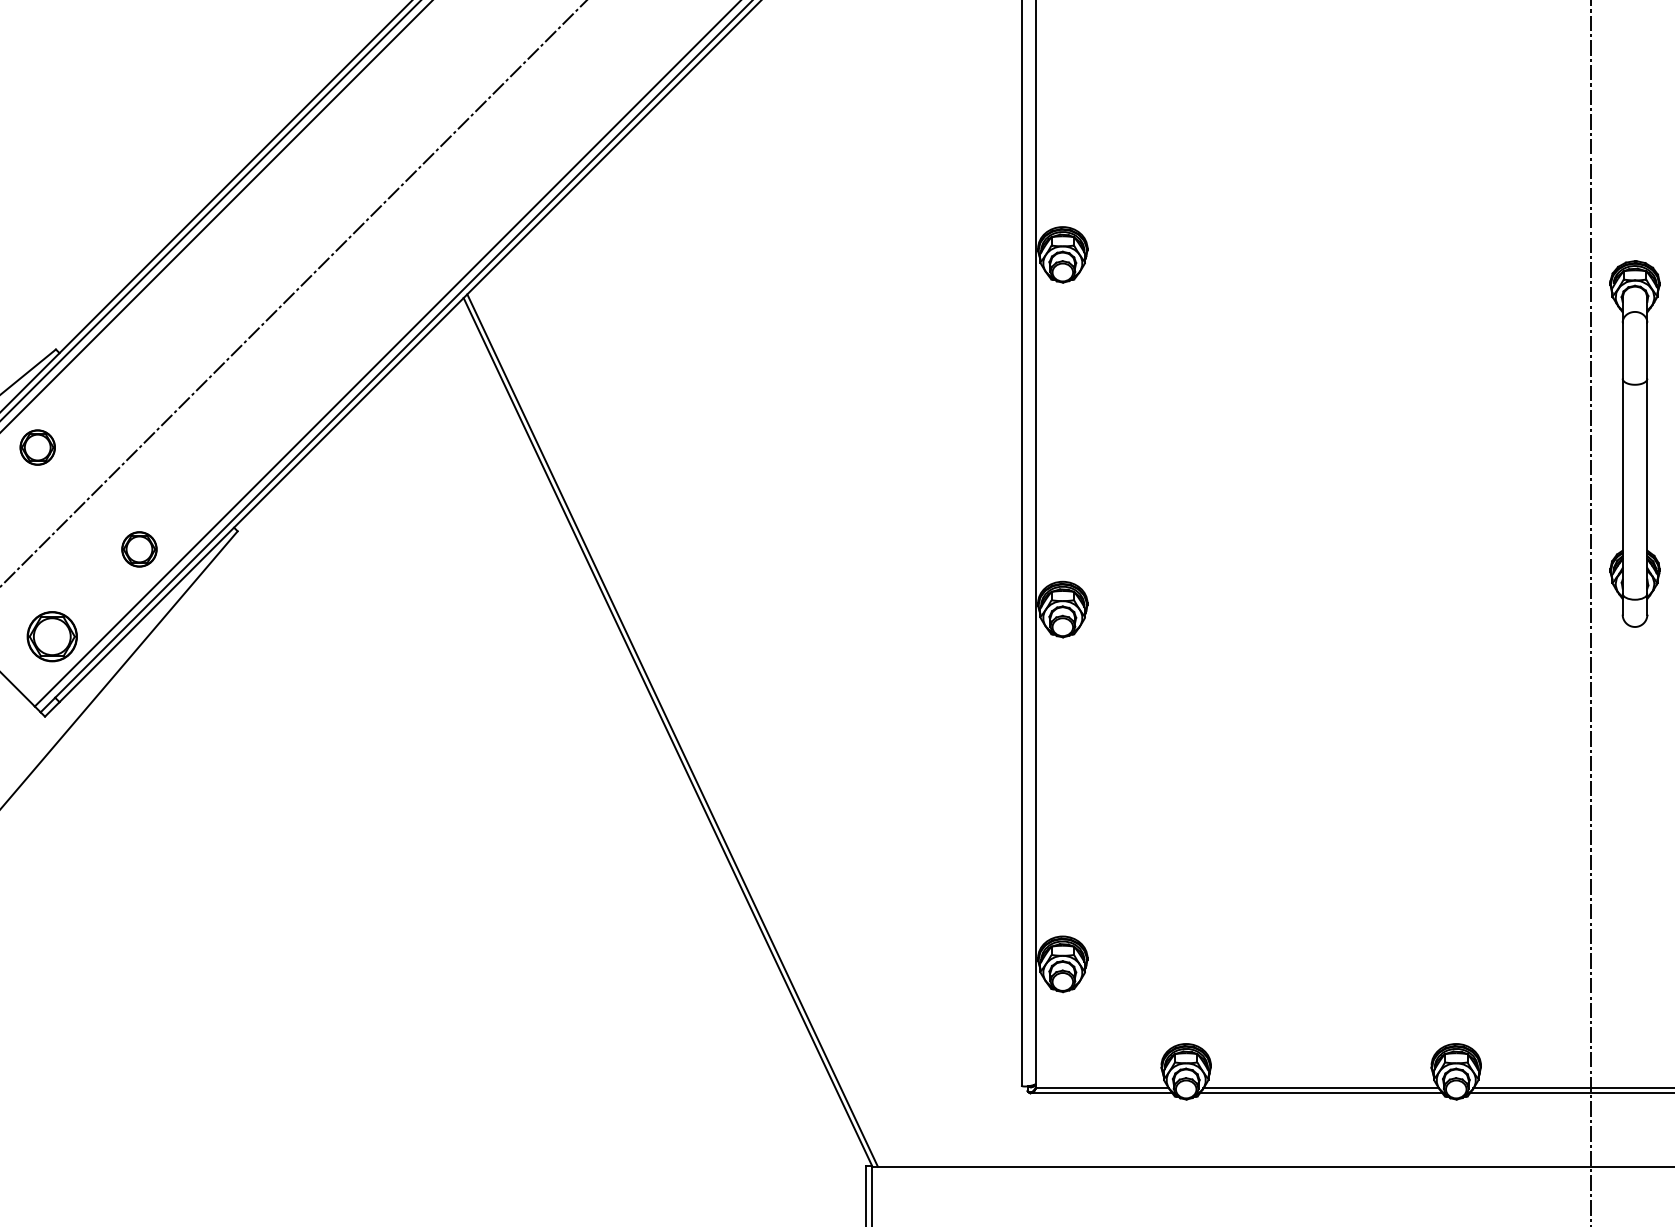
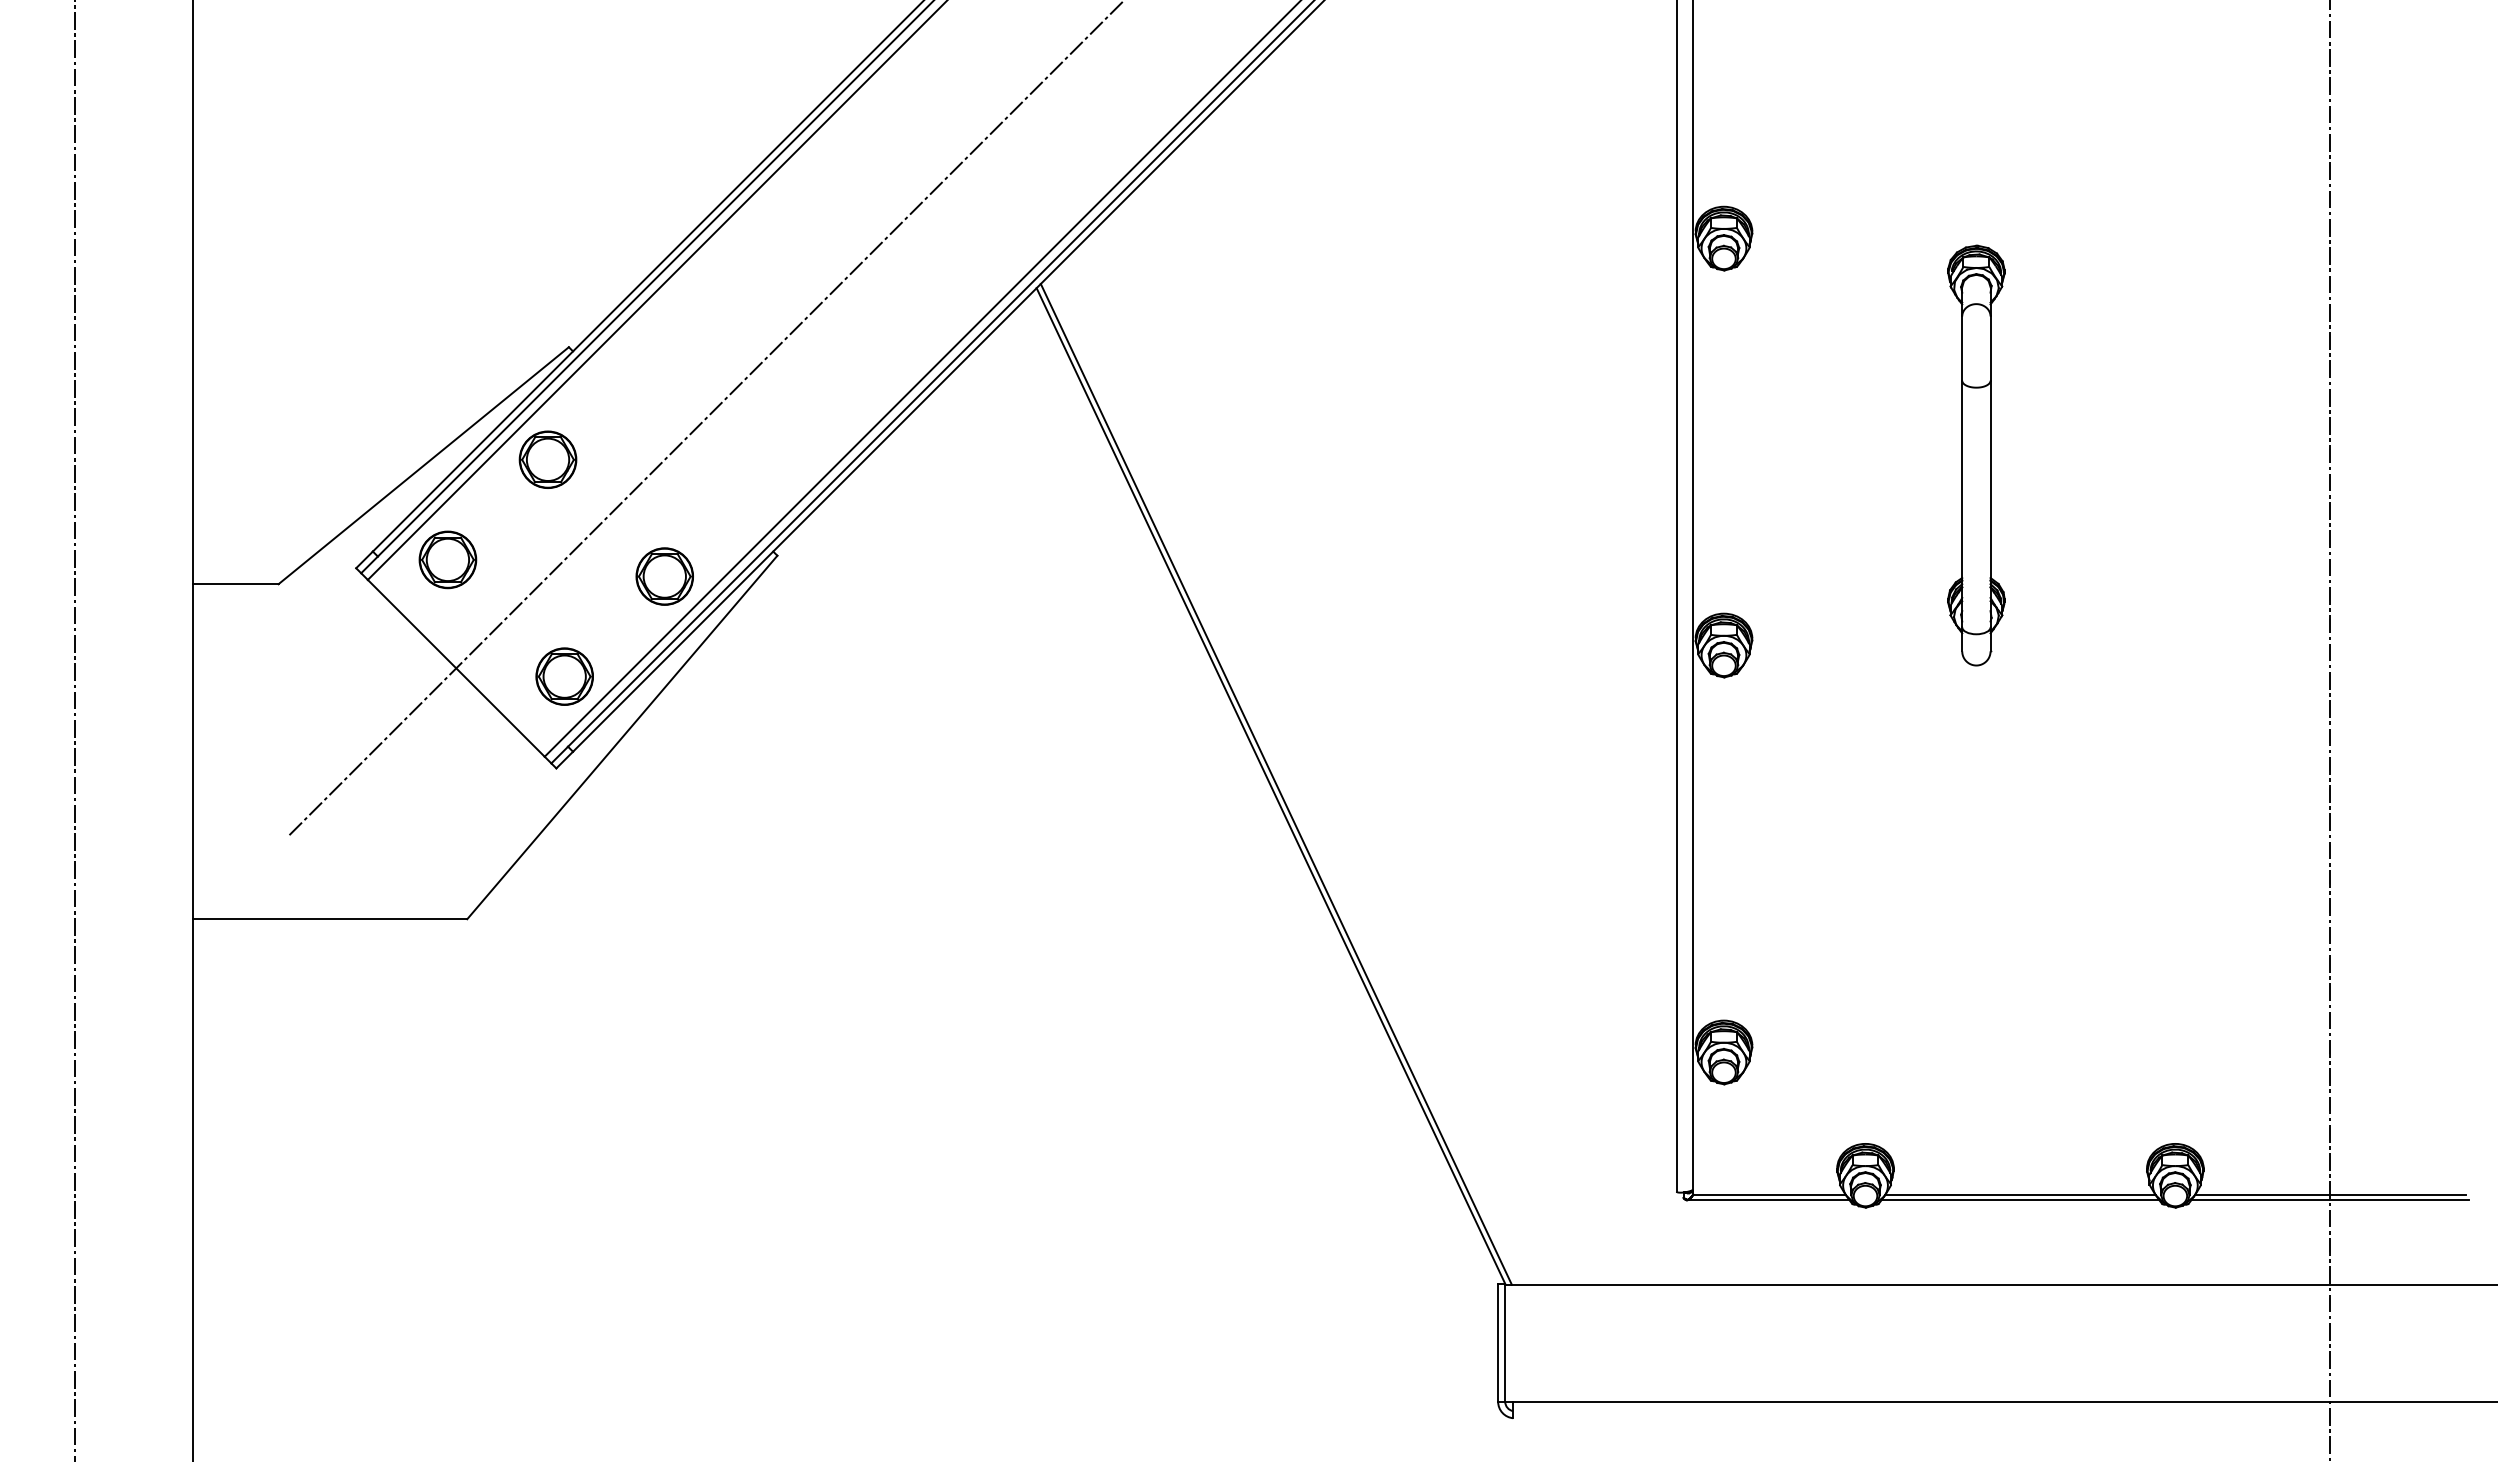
part: (1635, 443) -> (1976, 455), moved
part: (37, 447) -> (547, 459), size x1.43
part: (139, 549) -> (664, 576), size x1.43

